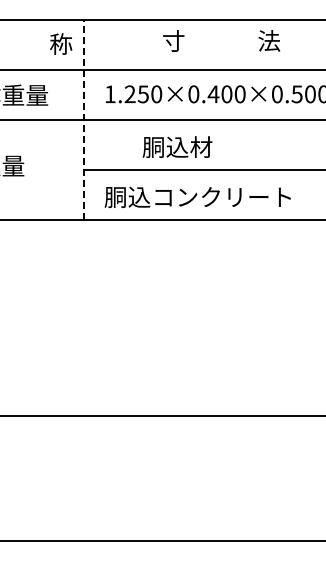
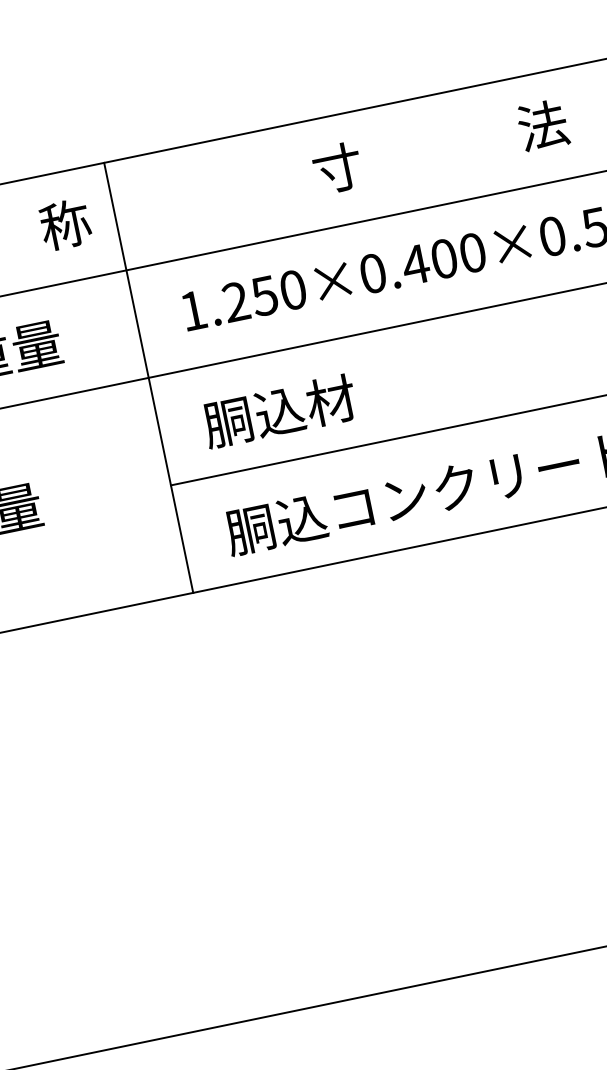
text: (221, 40) -> (440, 145), moved
line: (84, 120) -> (149, 378), dashed -> solid
text: (177, 146) -> (279, 409), moved

